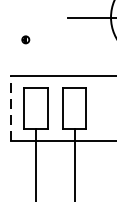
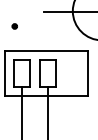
line: (10, 107) -> (4, 72), dashed -> solid

